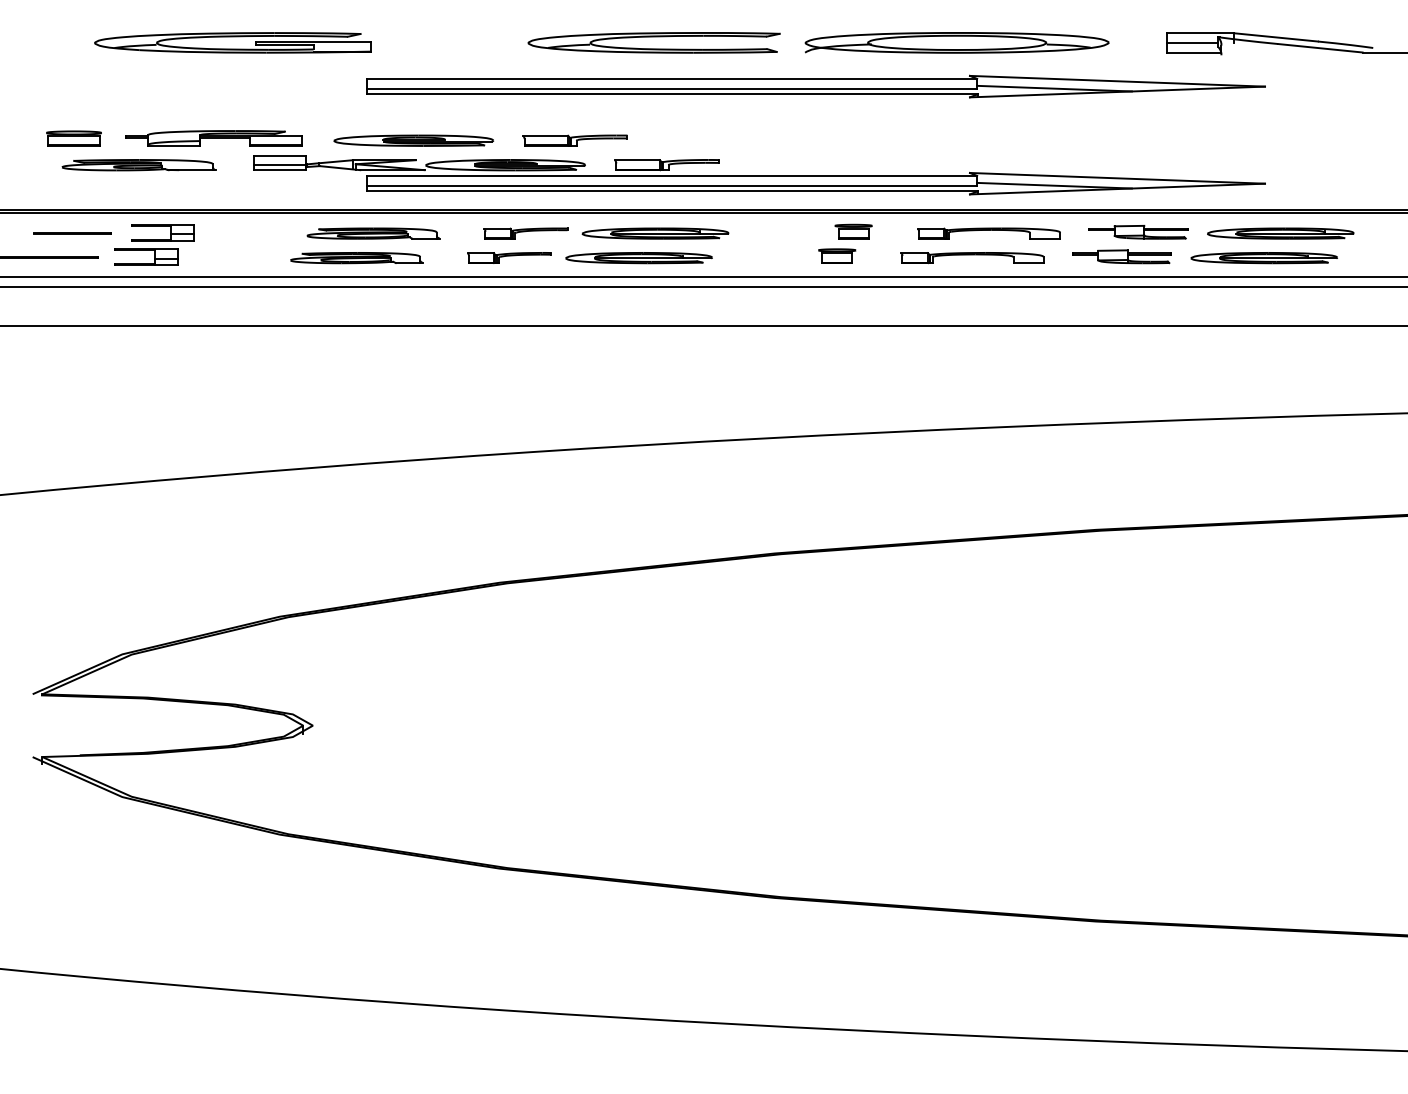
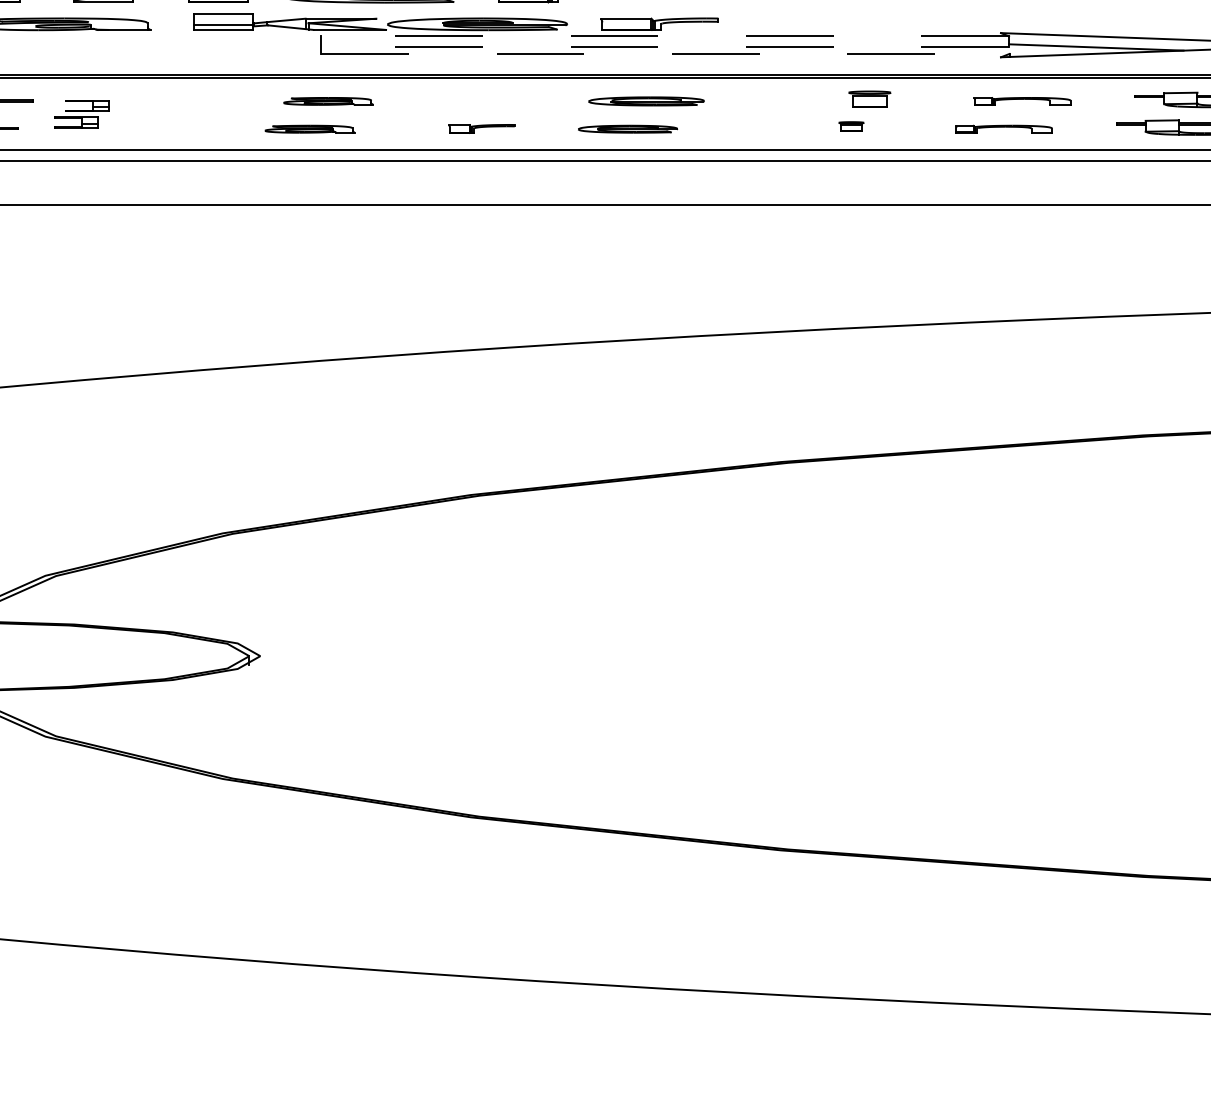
line: (671, 175) -> (664, 35), solid -> dashed
line: (671, 185) -> (664, 47), solid -> dashed
line: (672, 191) -> (665, 53), solid -> dashed
part: (373, 233) -> (328, 101), size x0.6
part: (525, 233) -> (499, 101), removed
part: (655, 233) -> (646, 101), size x0.7
part: (988, 233) -> (1021, 101), size x0.6
part: (154, 244) -> (81, 113), size x0.6
part: (837, 255) -> (851, 126), size x0.6
part: (509, 257) -> (481, 128), size x0.7
part: (356, 258) -> (309, 129), size x0.6
part: (638, 258) -> (627, 129), size x0.6
part: (972, 258) -> (1003, 129), size x0.6

